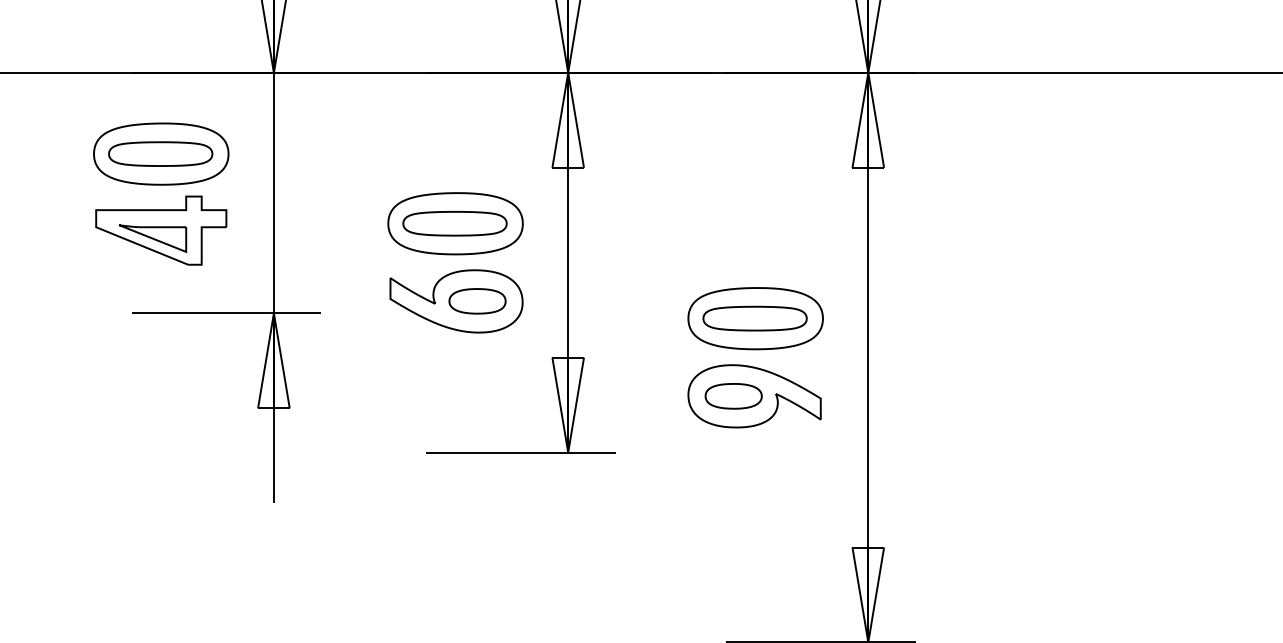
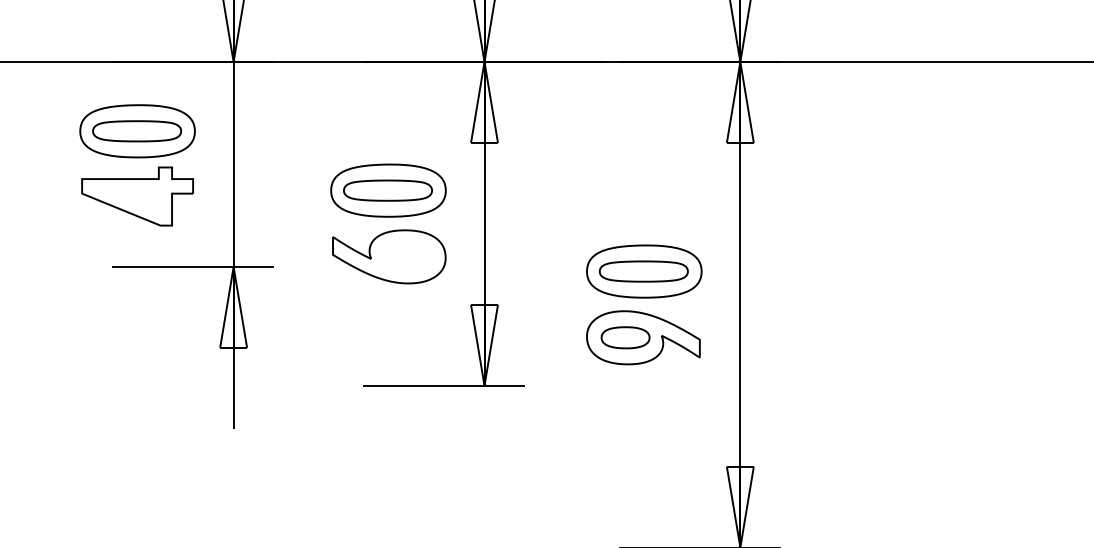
part: (152, 238) -> (130, 203), removed
part: (477, 301) -> (407, 256), removed

